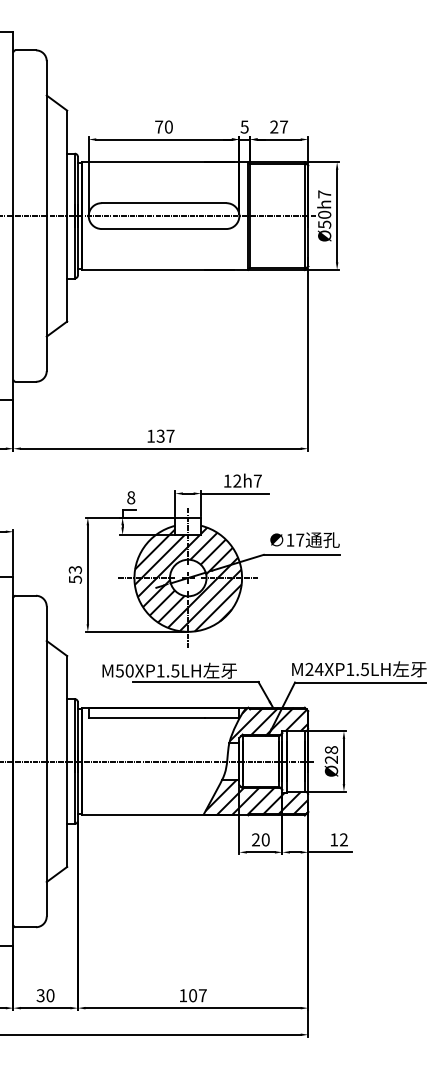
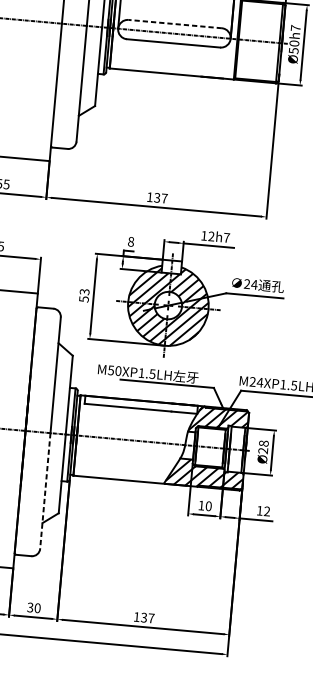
line: (163, 203) -> (174, 24), solid -> dashed
text: (295, 539) -> (251, 283), 17 -> 24
line: (46, 839) -> (45, 491), solid -> dashed
text: (255, 839) -> (201, 505), 20 -> 10
text: (193, 995) -> (144, 617), 107 -> 137

